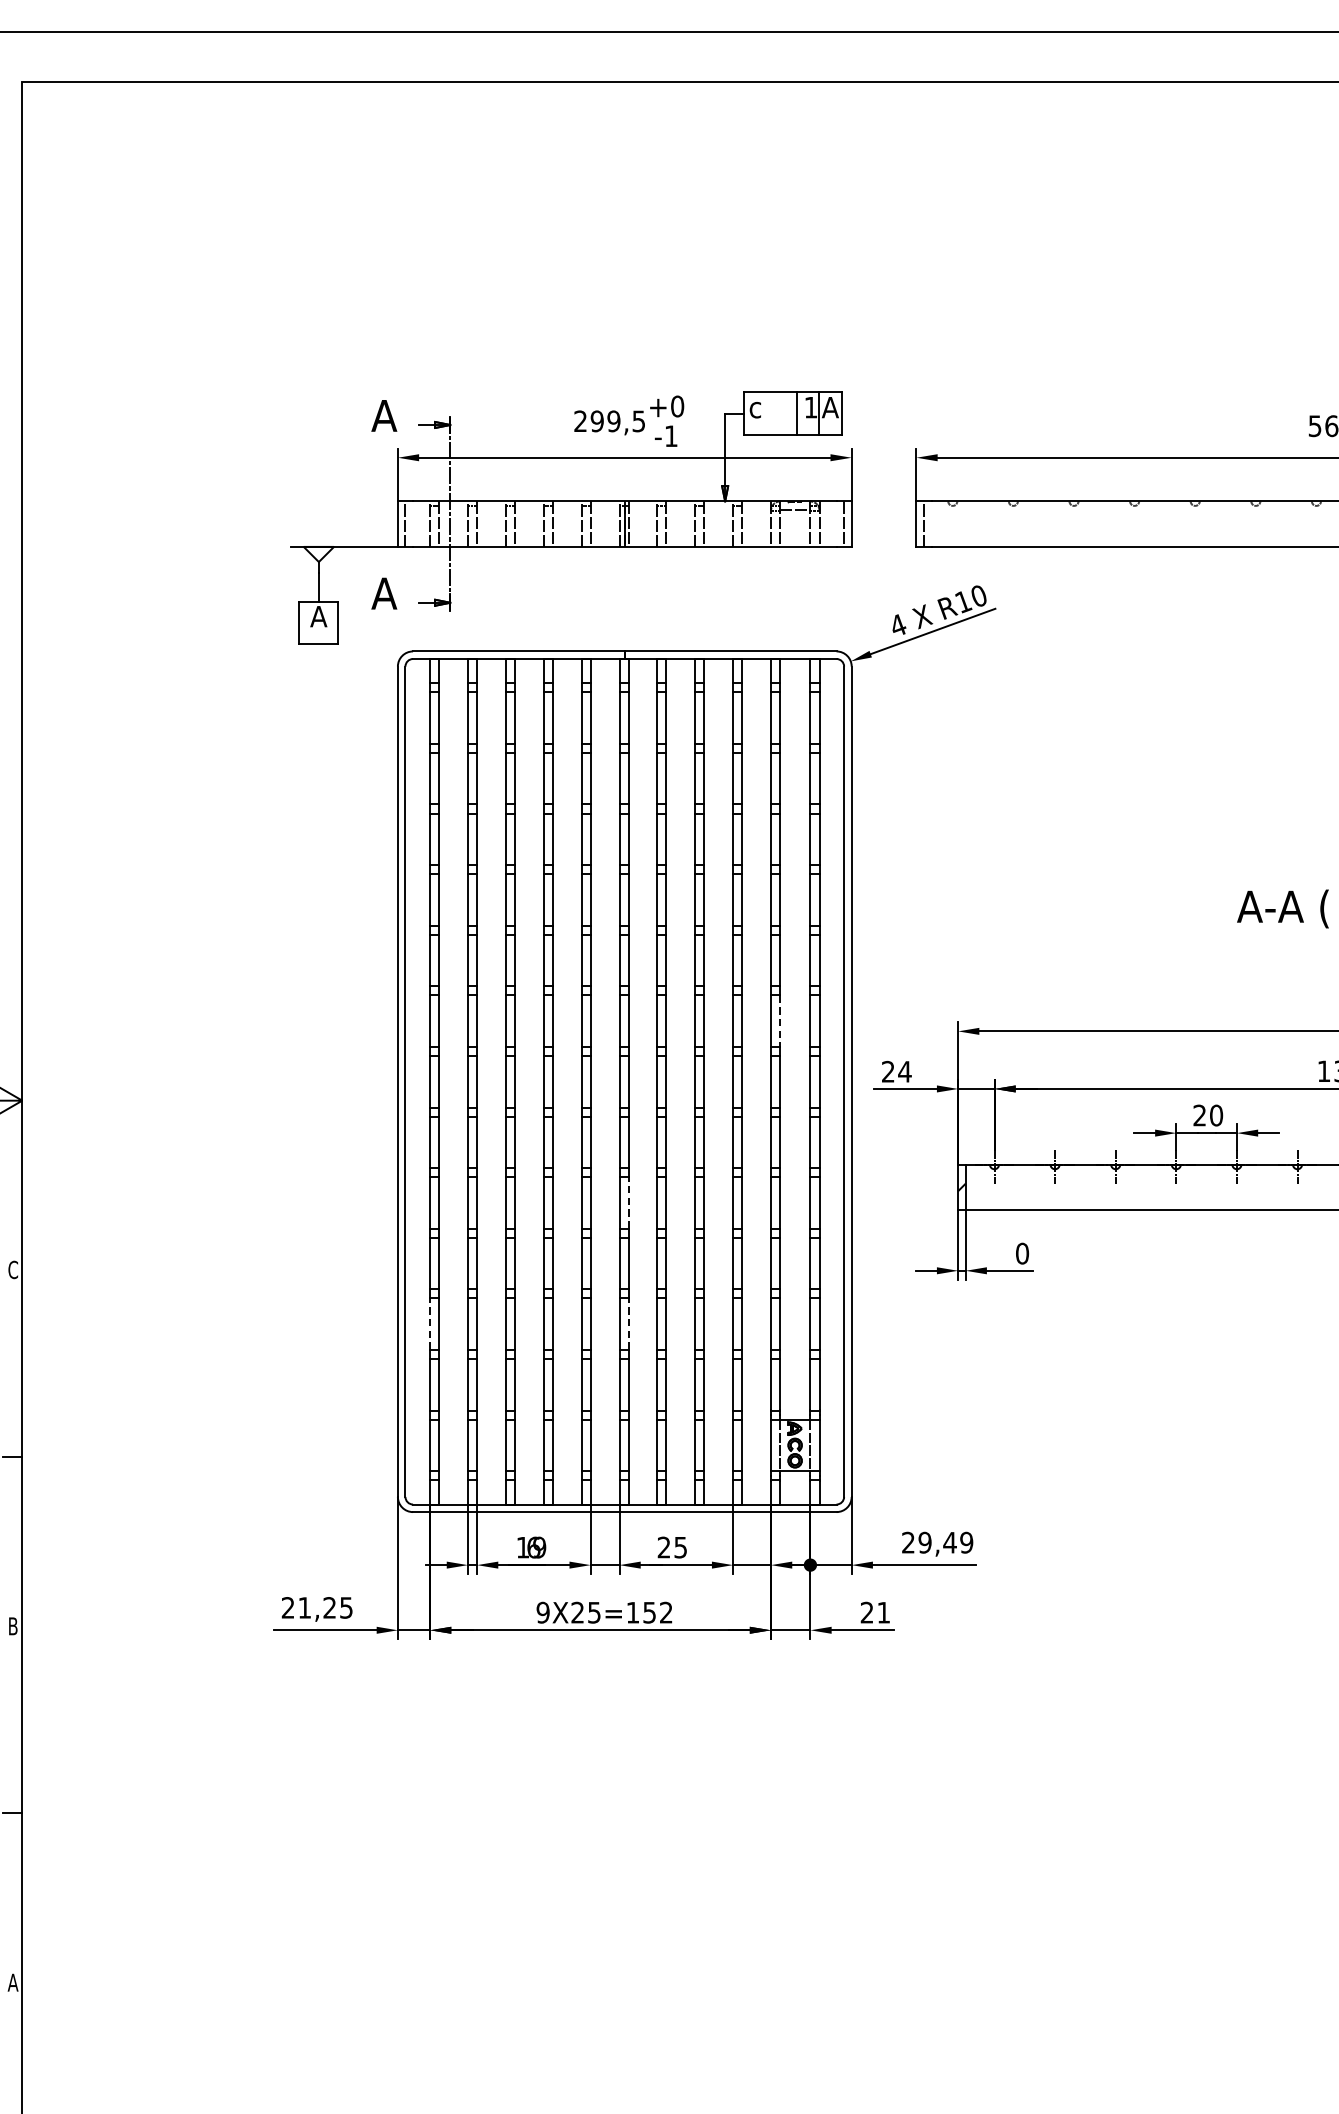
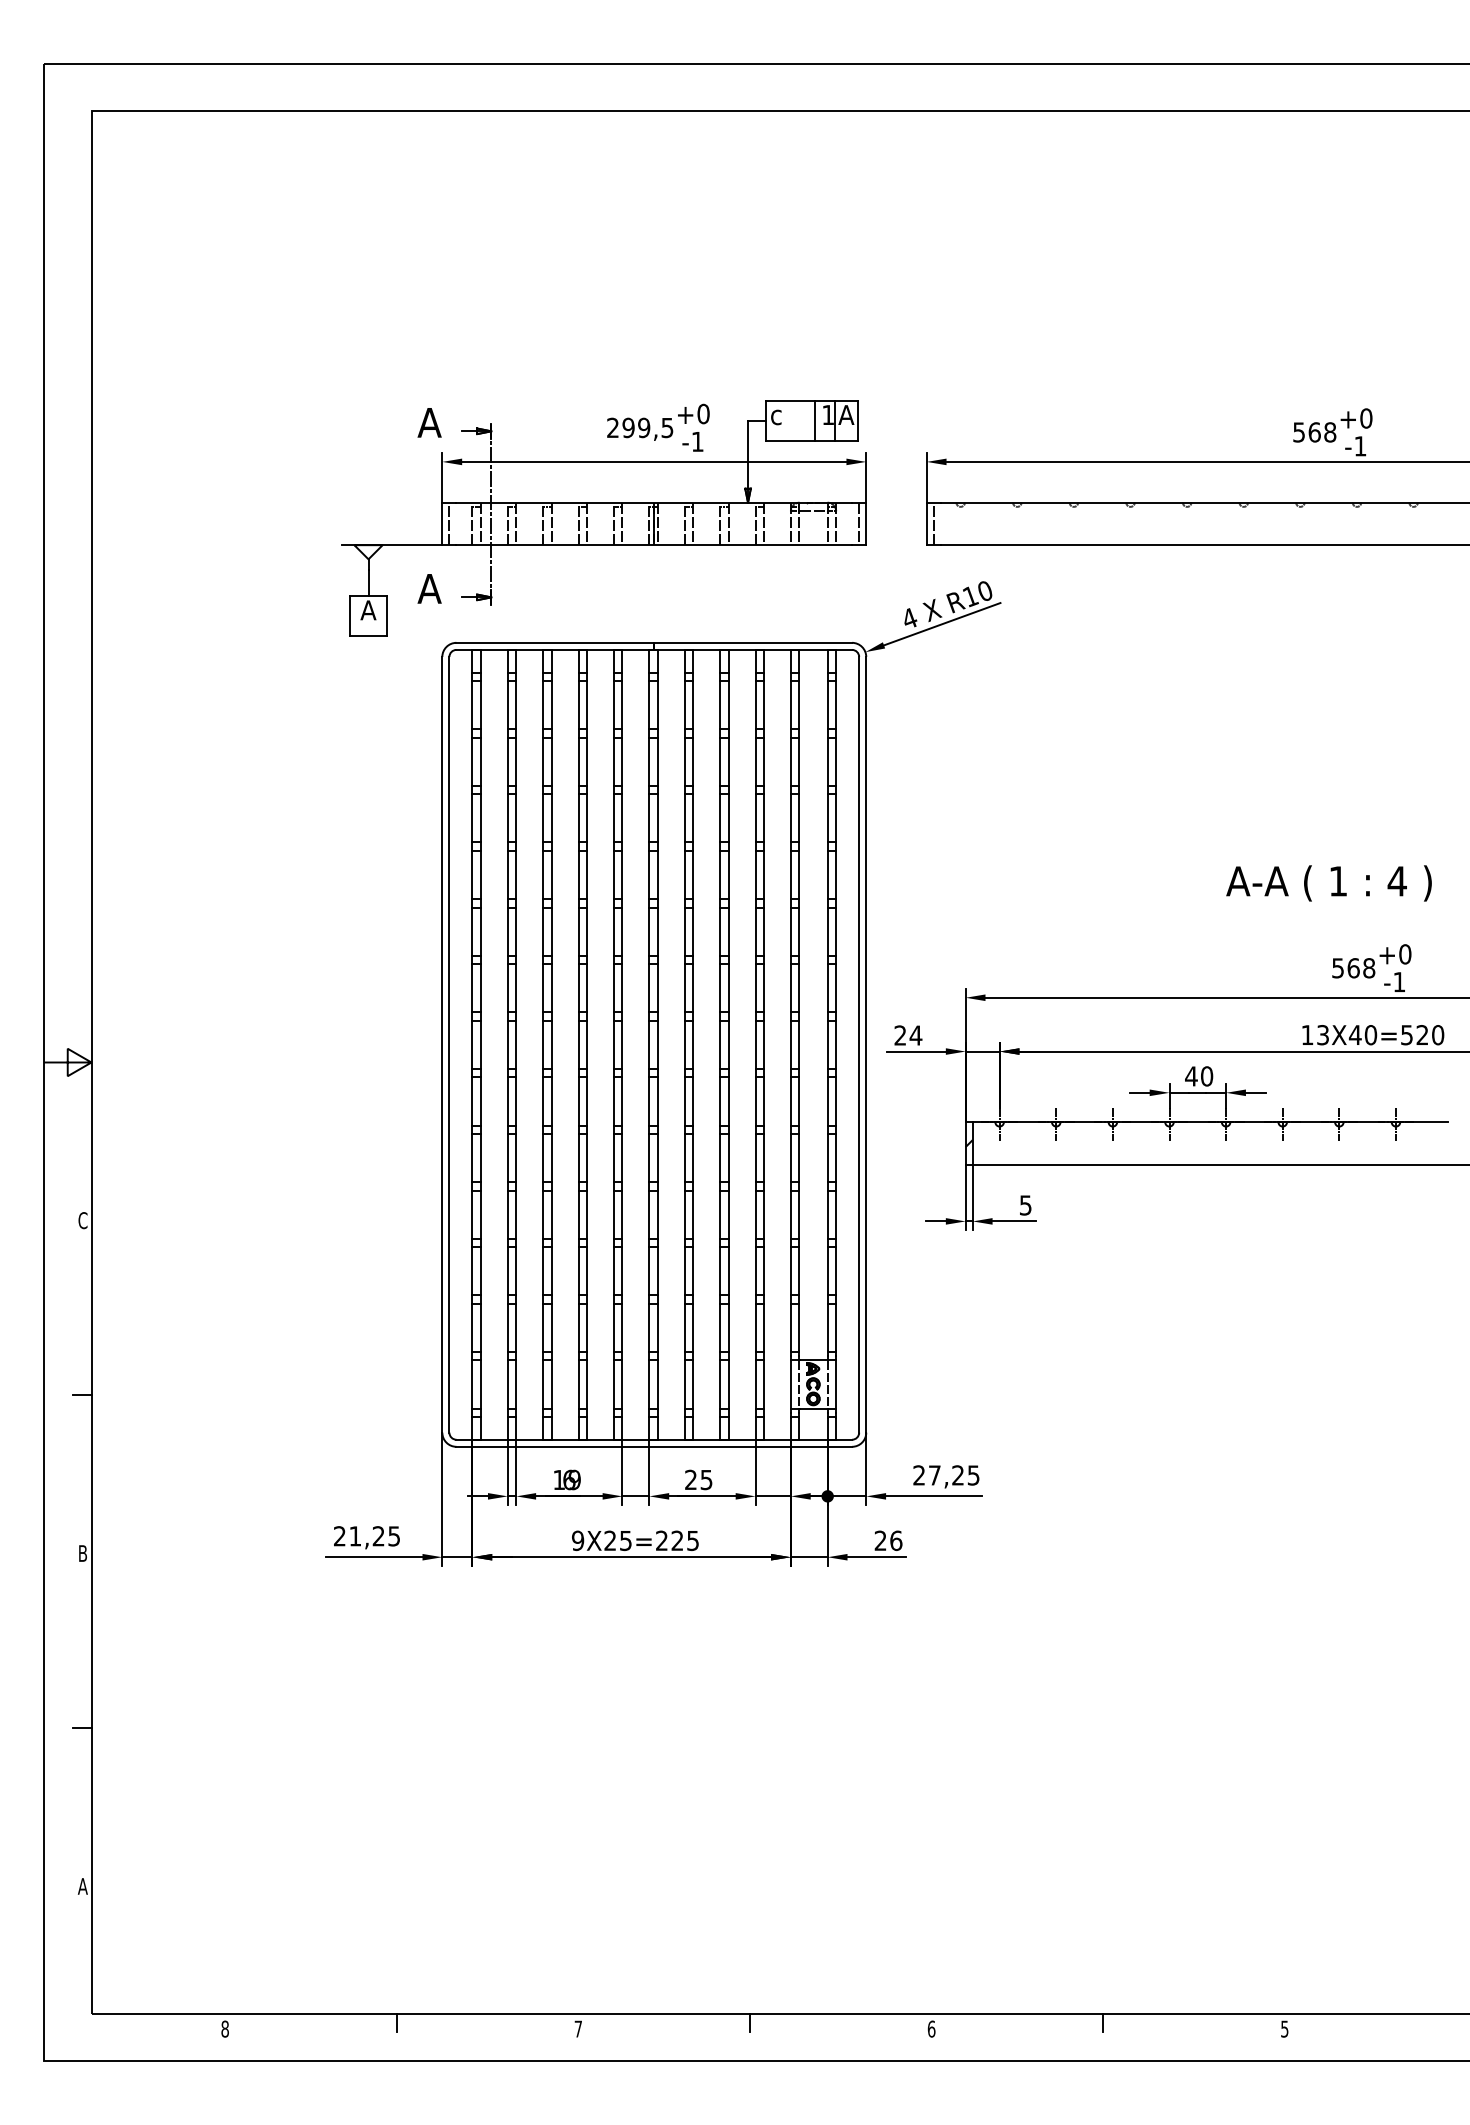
line: (780, 1021) -> (799, 988), dashed -> solid
text: (1199, 1115) -> (1191, 1076), 20 -> 40
line: (628, 1202) -> (657, 1157), dashed -> solid
text: (1022, 1253) -> (1025, 1205), 0 -> 5
line: (430, 1323) -> (472, 1270), dashed -> solid
line: (628, 1323) -> (657, 1270), dashed -> solid
text: (945, 1542) -> (953, 1475), 29,49 -> 27,25
text: (649, 1612) -> (677, 1540), 9X25=152 -> 9X25=225
text: (884, 1612) -> (896, 1540), 21 -> 26

